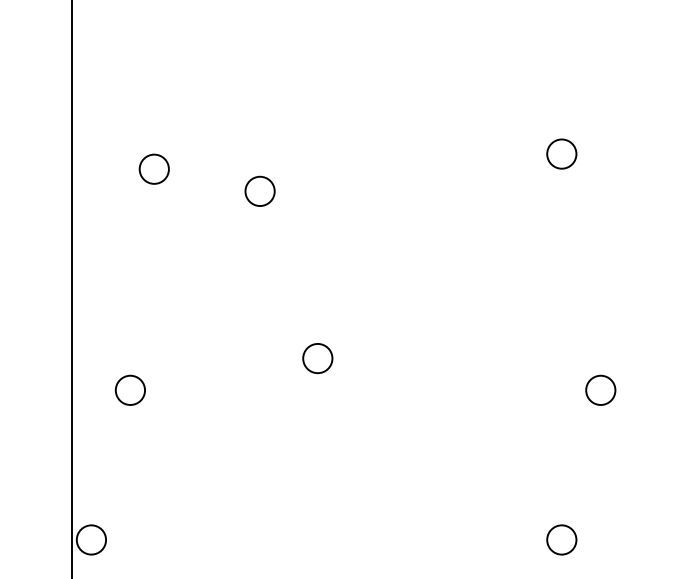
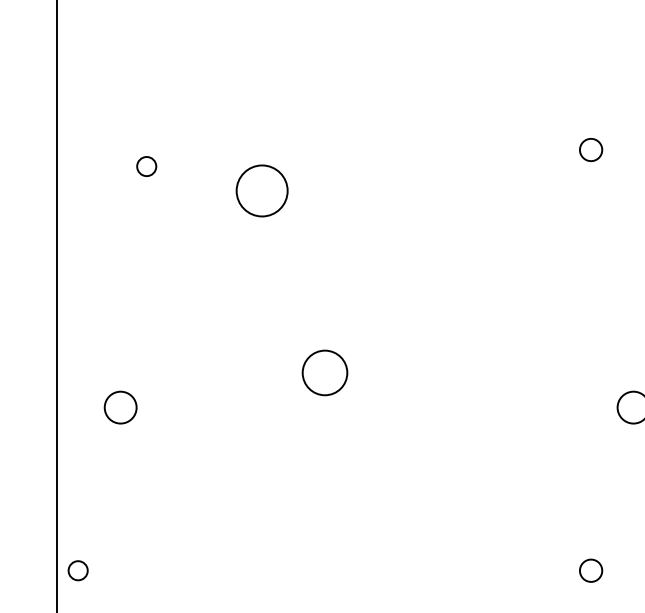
circle: (561, 153) -> (590, 149), size x0.7
circle: (153, 168) -> (145, 165), size x0.6
circle: (259, 190) -> (261, 189), size x1.6
circle: (317, 358) -> (324, 372), size x1.4
circle: (91, 539) -> (78, 570), size x0.6
circle: (561, 539) -> (590, 570), size x0.7

